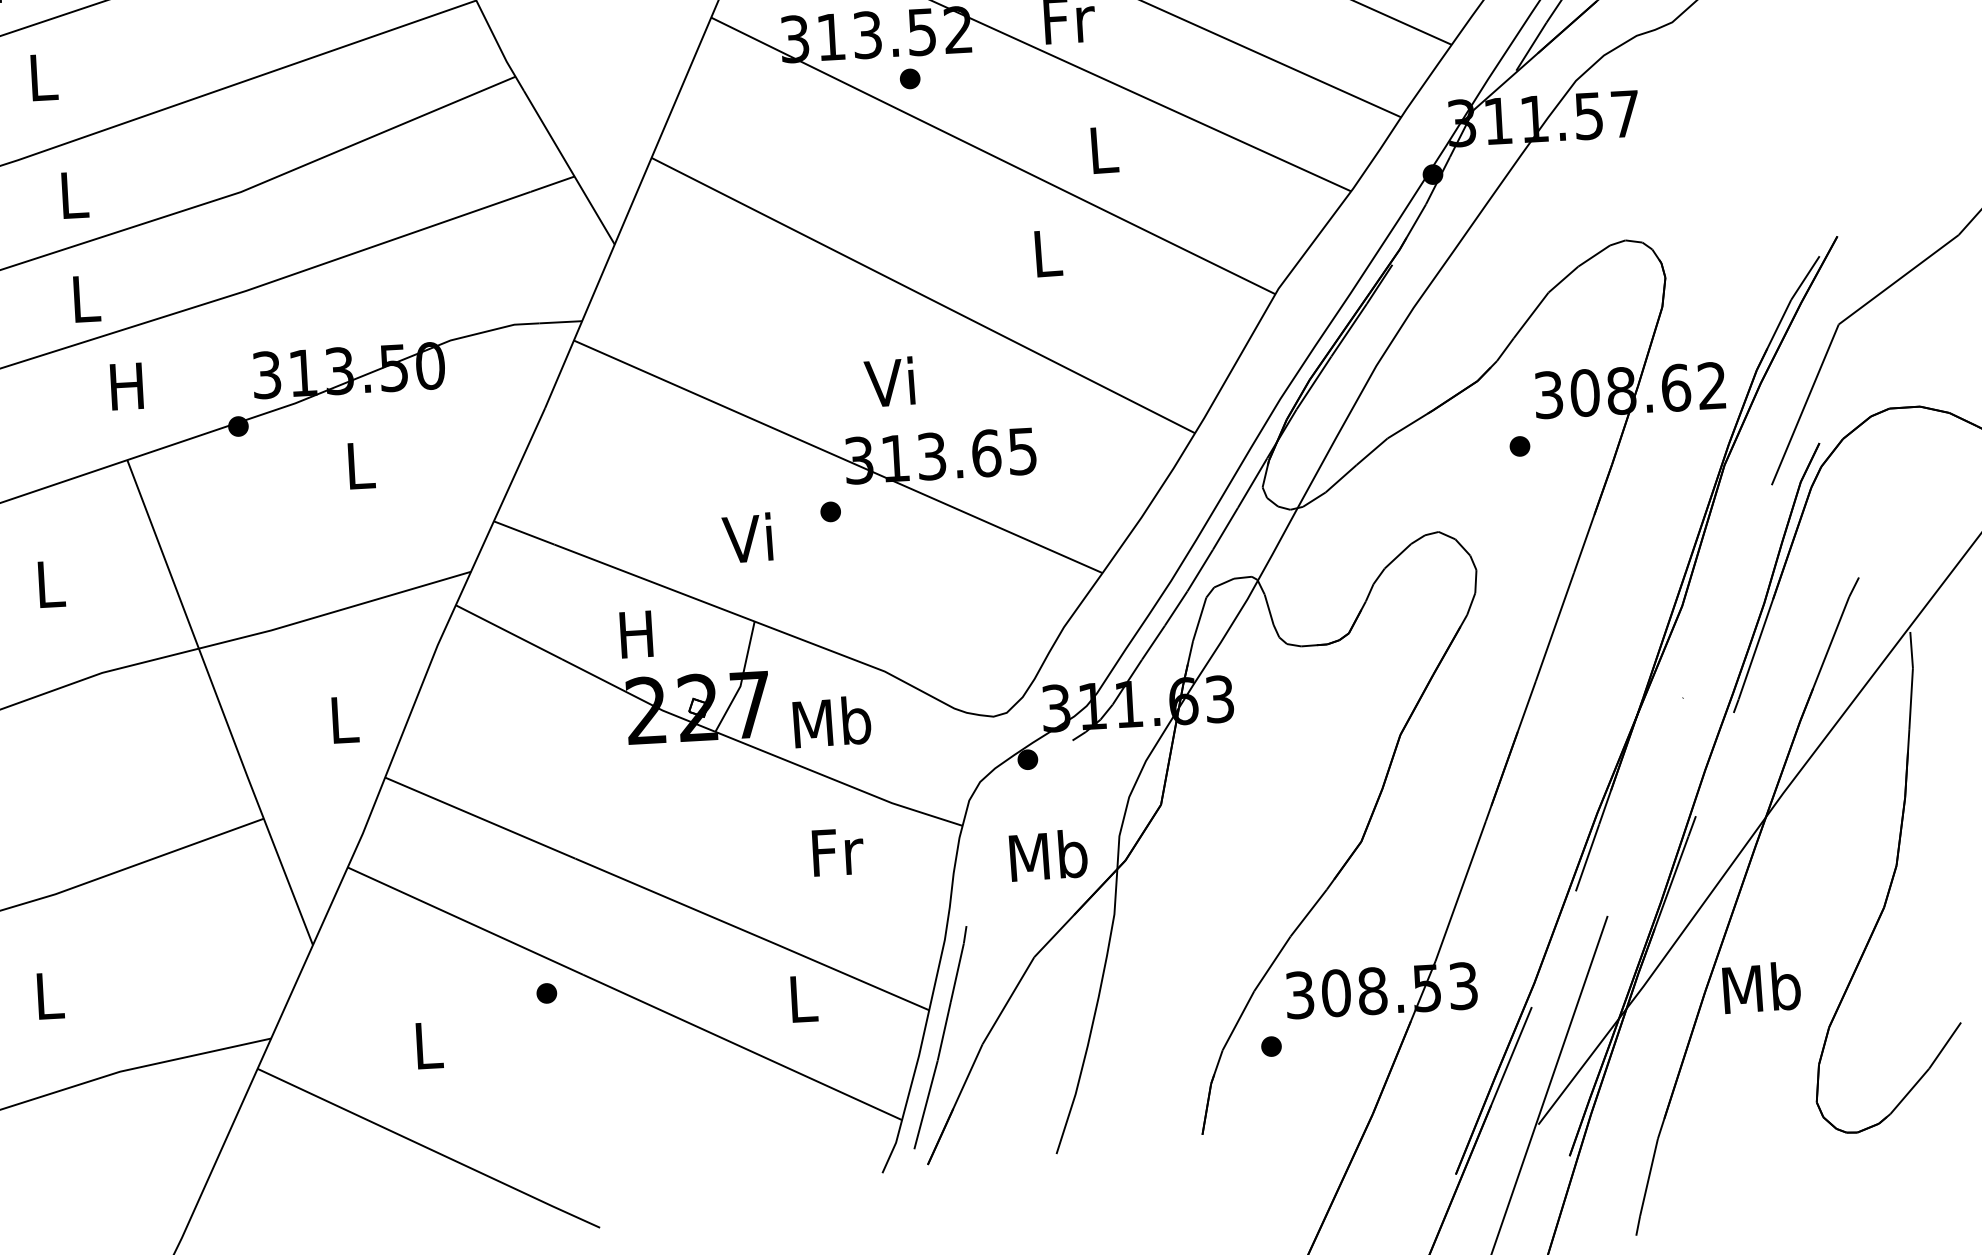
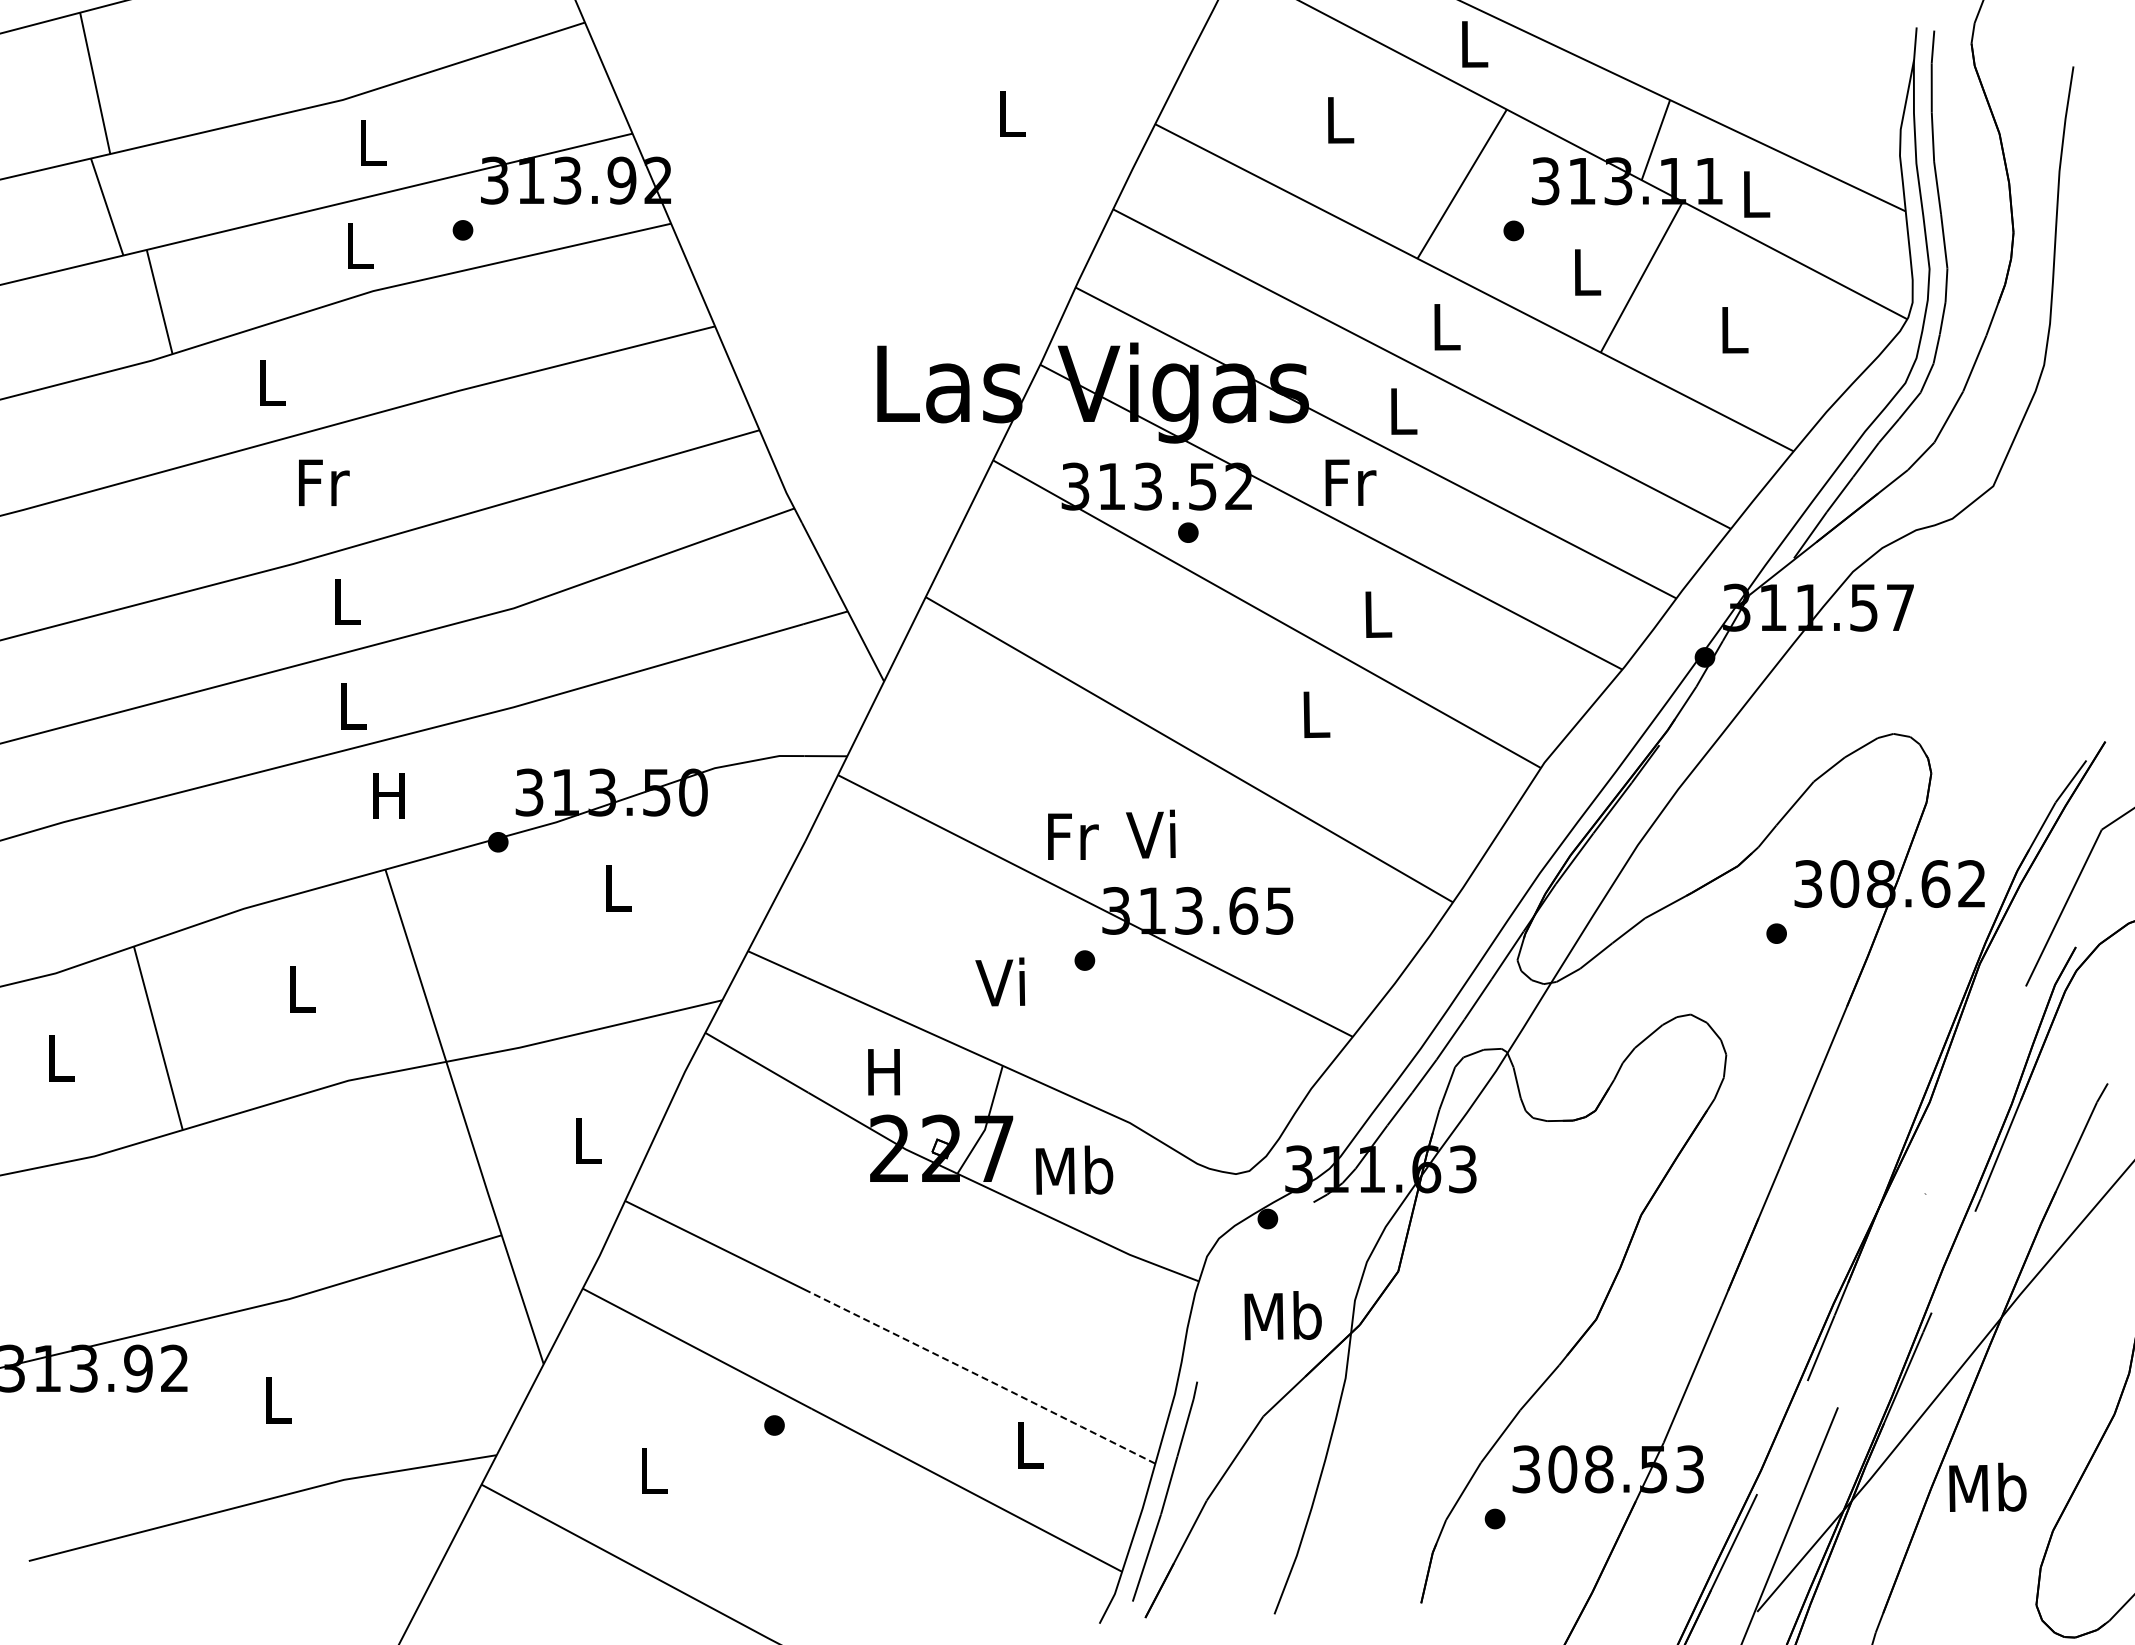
text: (44, 77) -> (324, 482), L -> Fr
text: (838, 851) -> (1073, 836), moved
line: (752, 934) -> (983, 1378), solid -> dashed

